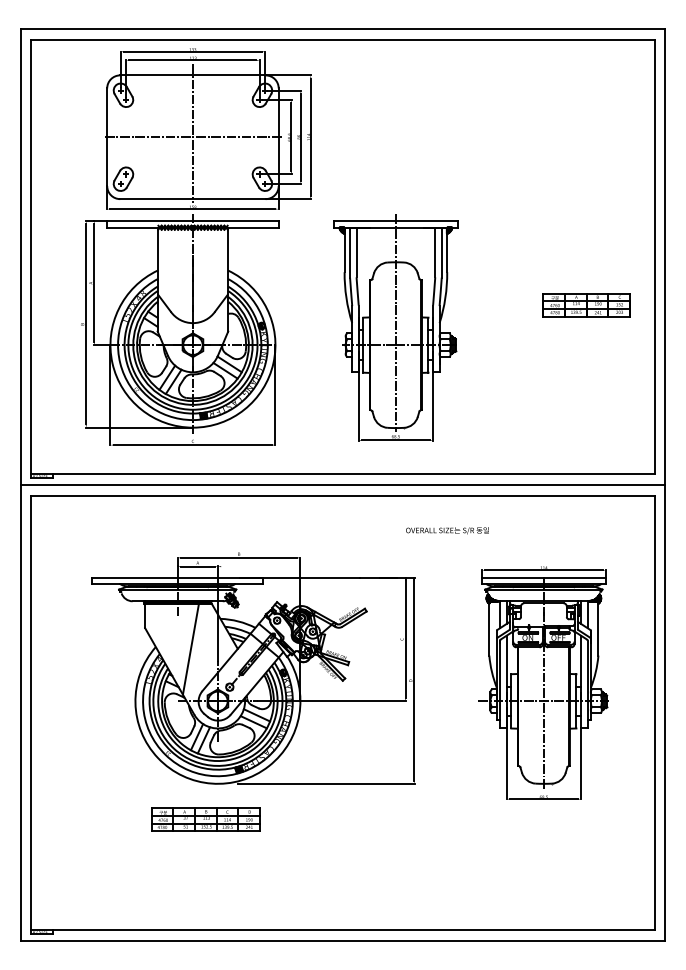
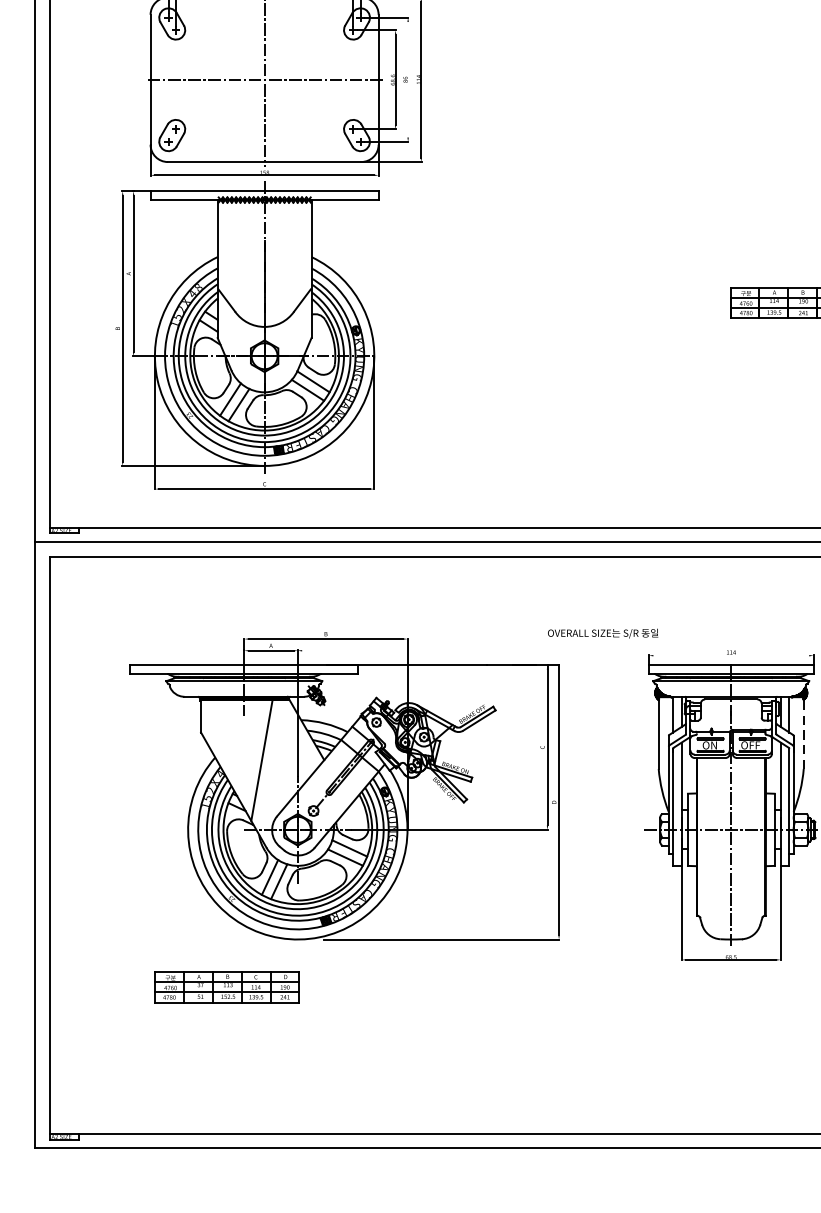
line: (300, 136) -> (407, 78), removed
part: (395, 327) -> (533, 332), removed
text: (447, 530) -> (603, 633), moved
line: (543, 570) -> (730, 655), removed
line: (598, 627) -> (803, 731), solid -> dashed
part: (205, 819) -> (226, 986), moved

